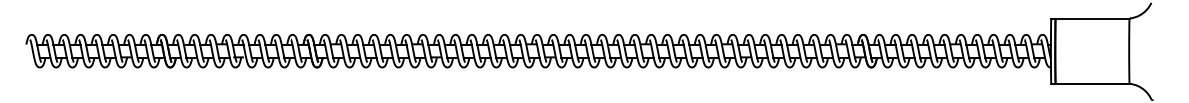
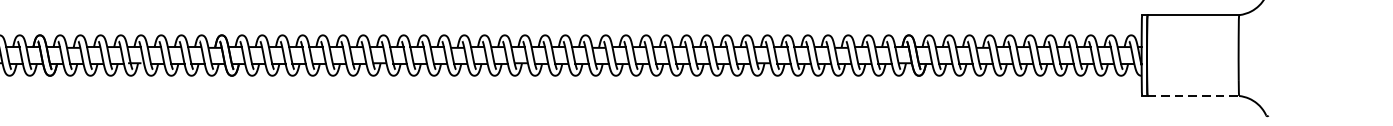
line: (1092, 83) -> (1193, 95), solid -> dashed

